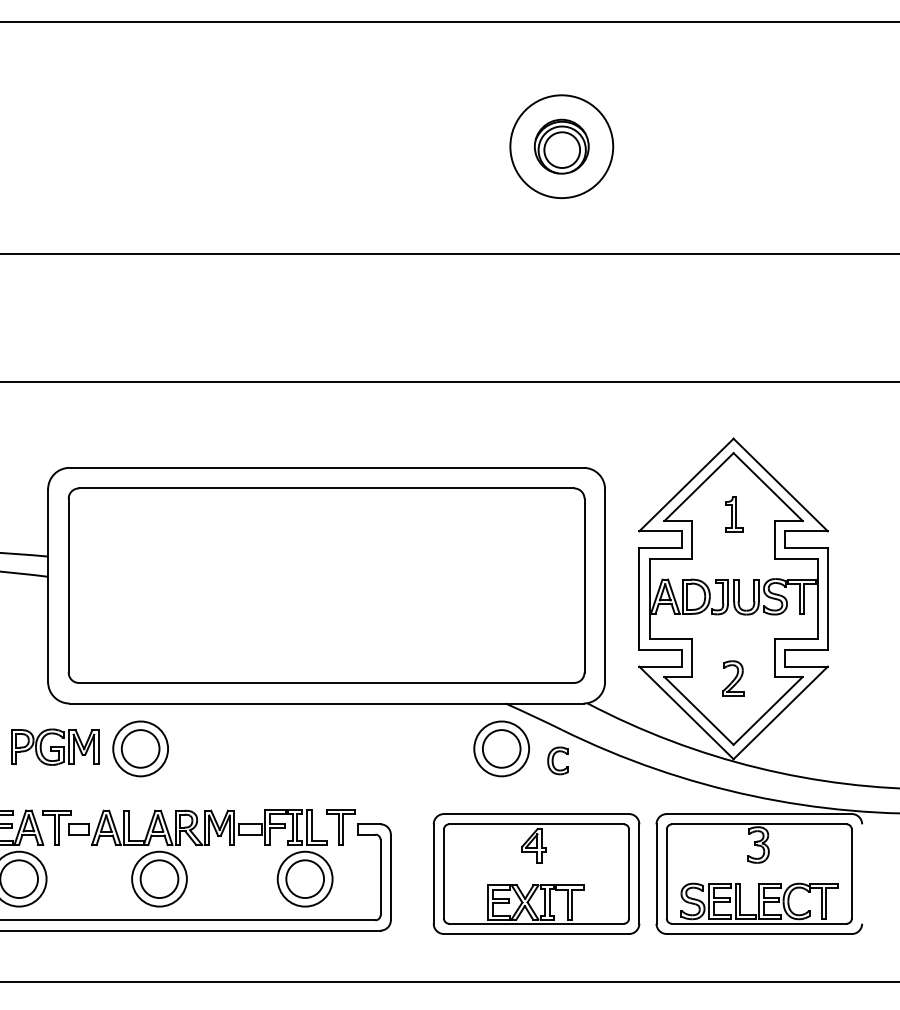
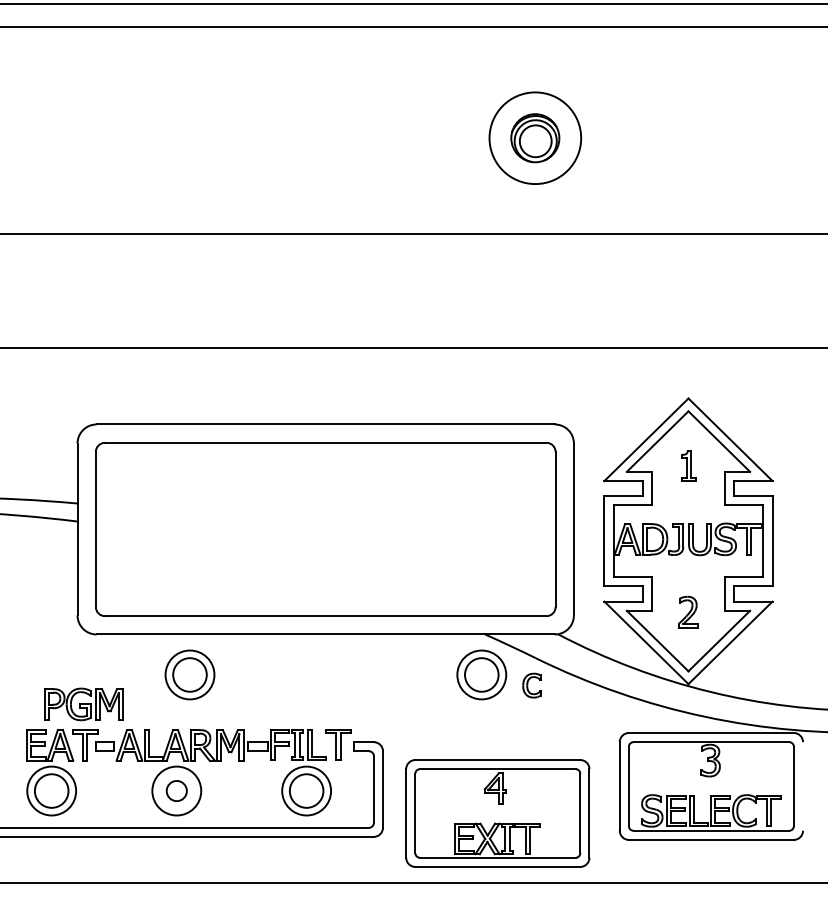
part: (54, 747) -> (83, 704), moved
part: (140, 748) -> (189, 674), moved
part: (536, 874) -> (497, 813), moved
circle: (159, 878) -> (176, 790), size x0.6

